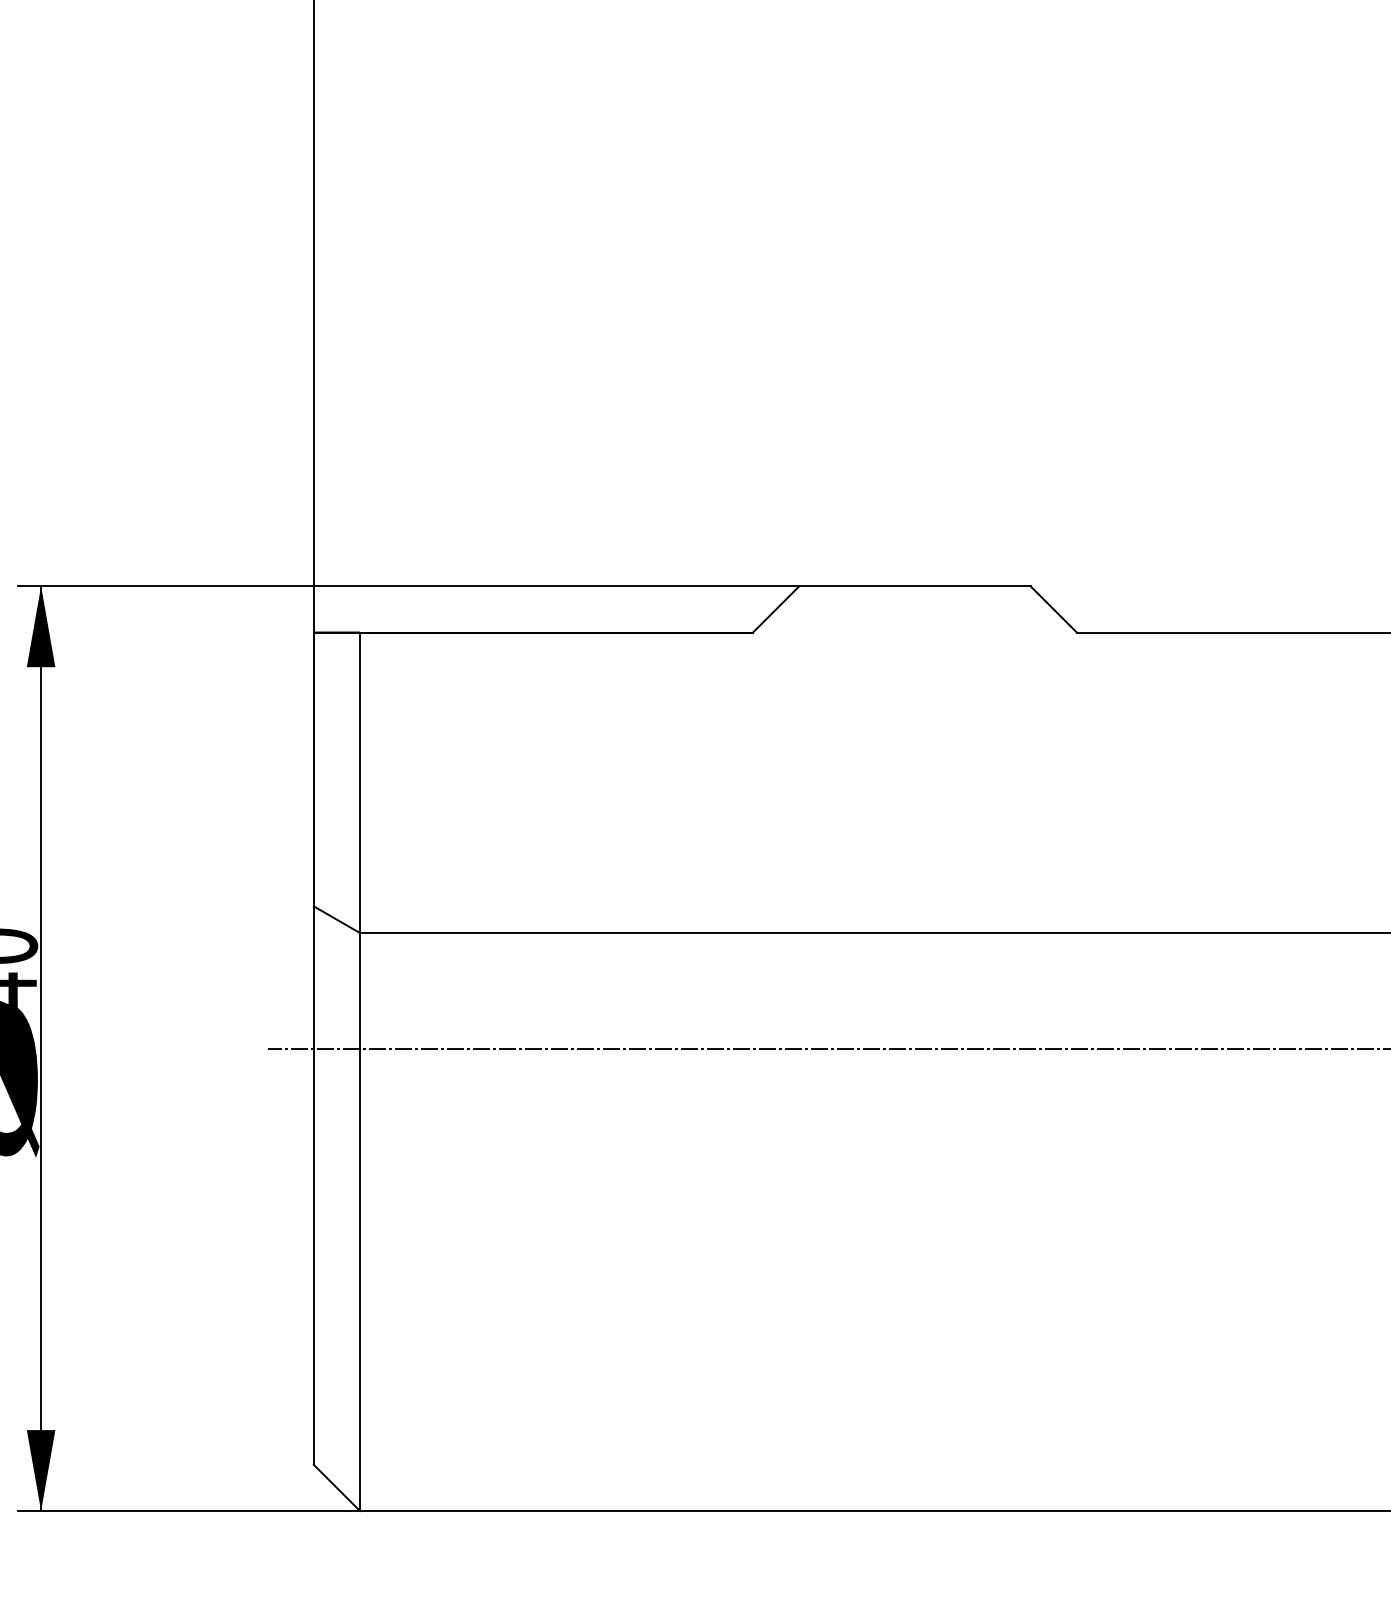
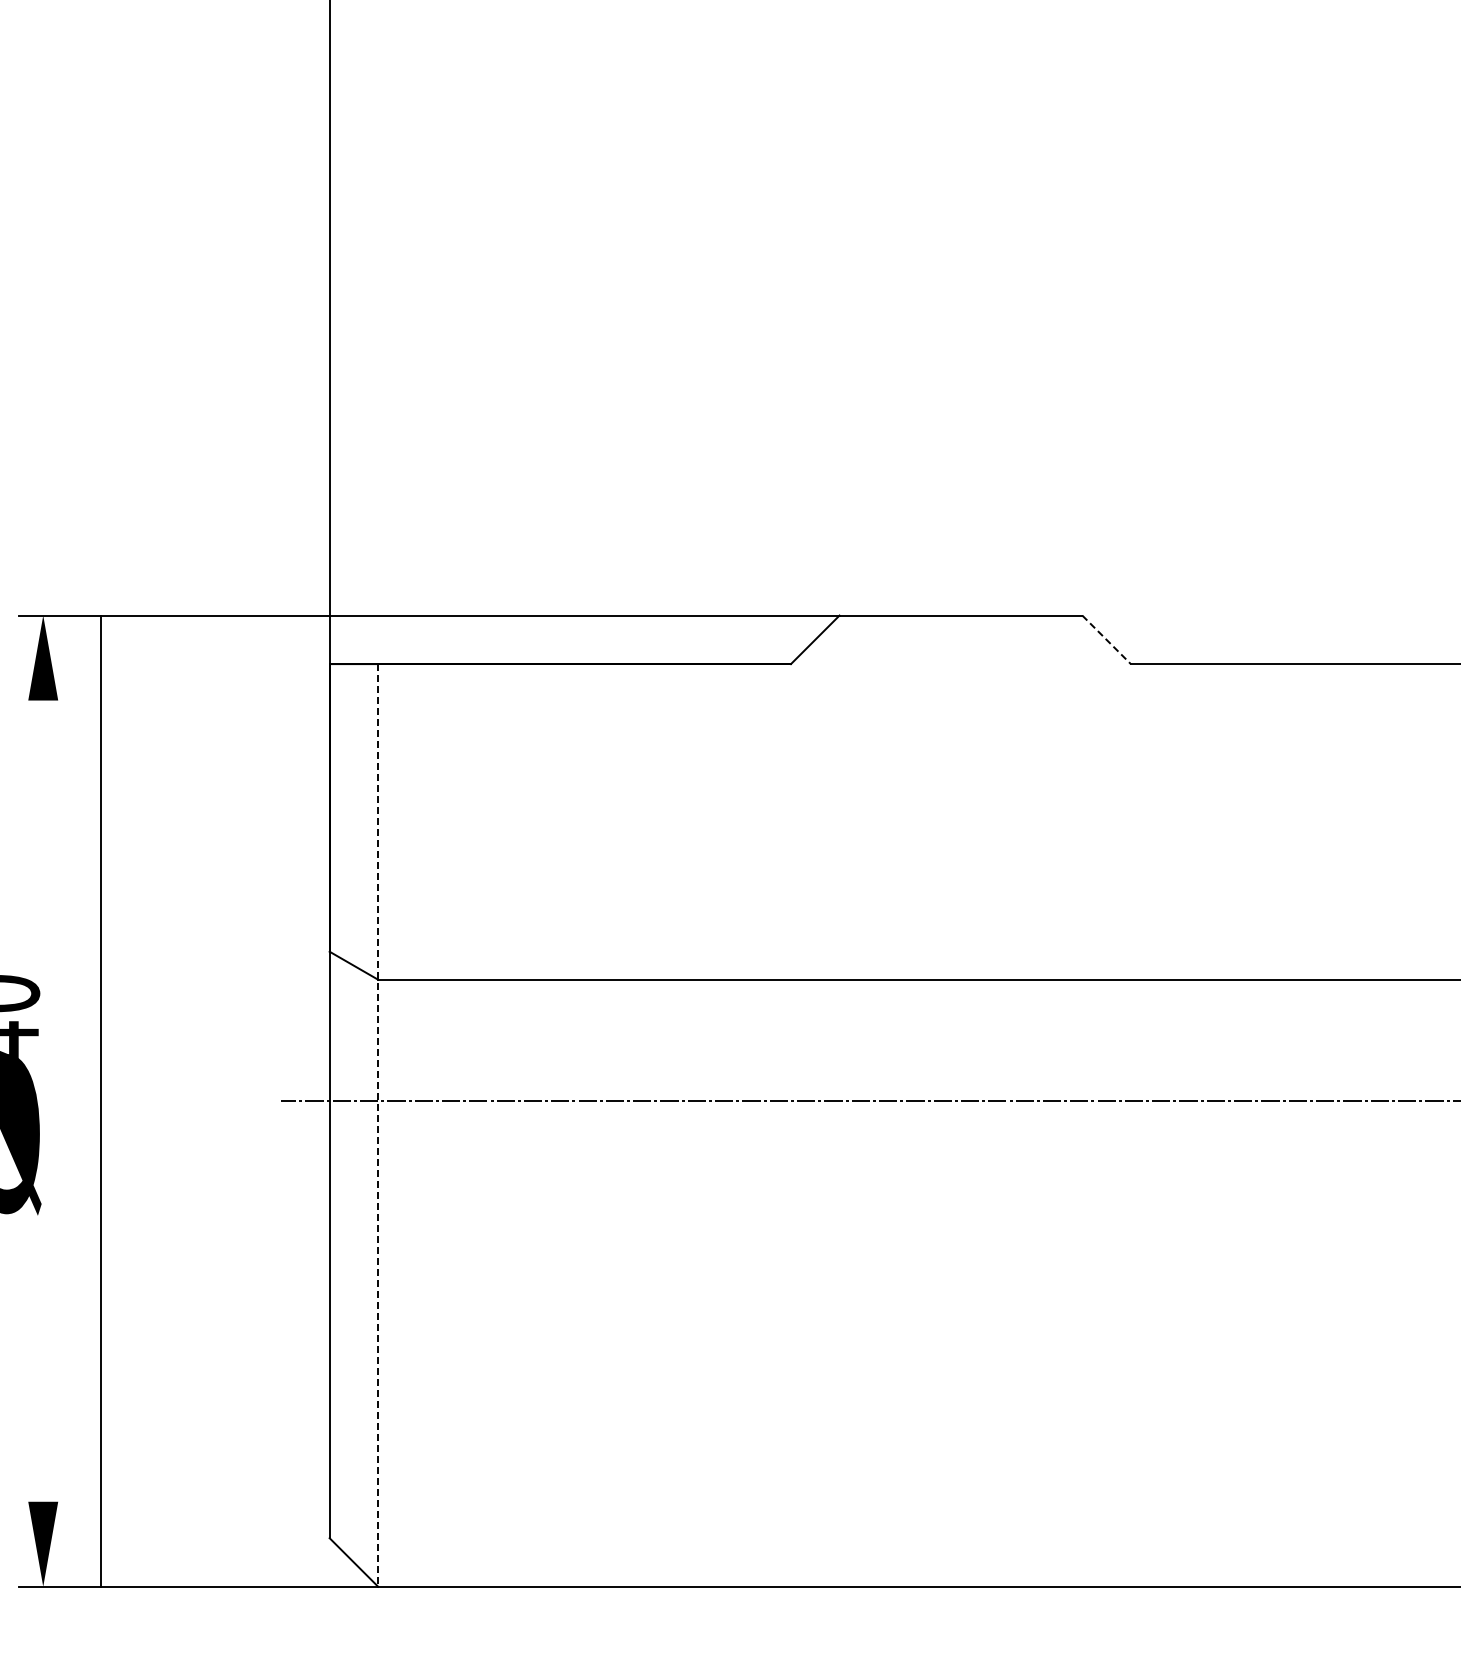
line: (1053, 610) -> (1106, 640), solid -> dashed
line: (41, 1048) -> (101, 1100), moved
line: (360, 1071) -> (378, 1125), solid -> dashed

